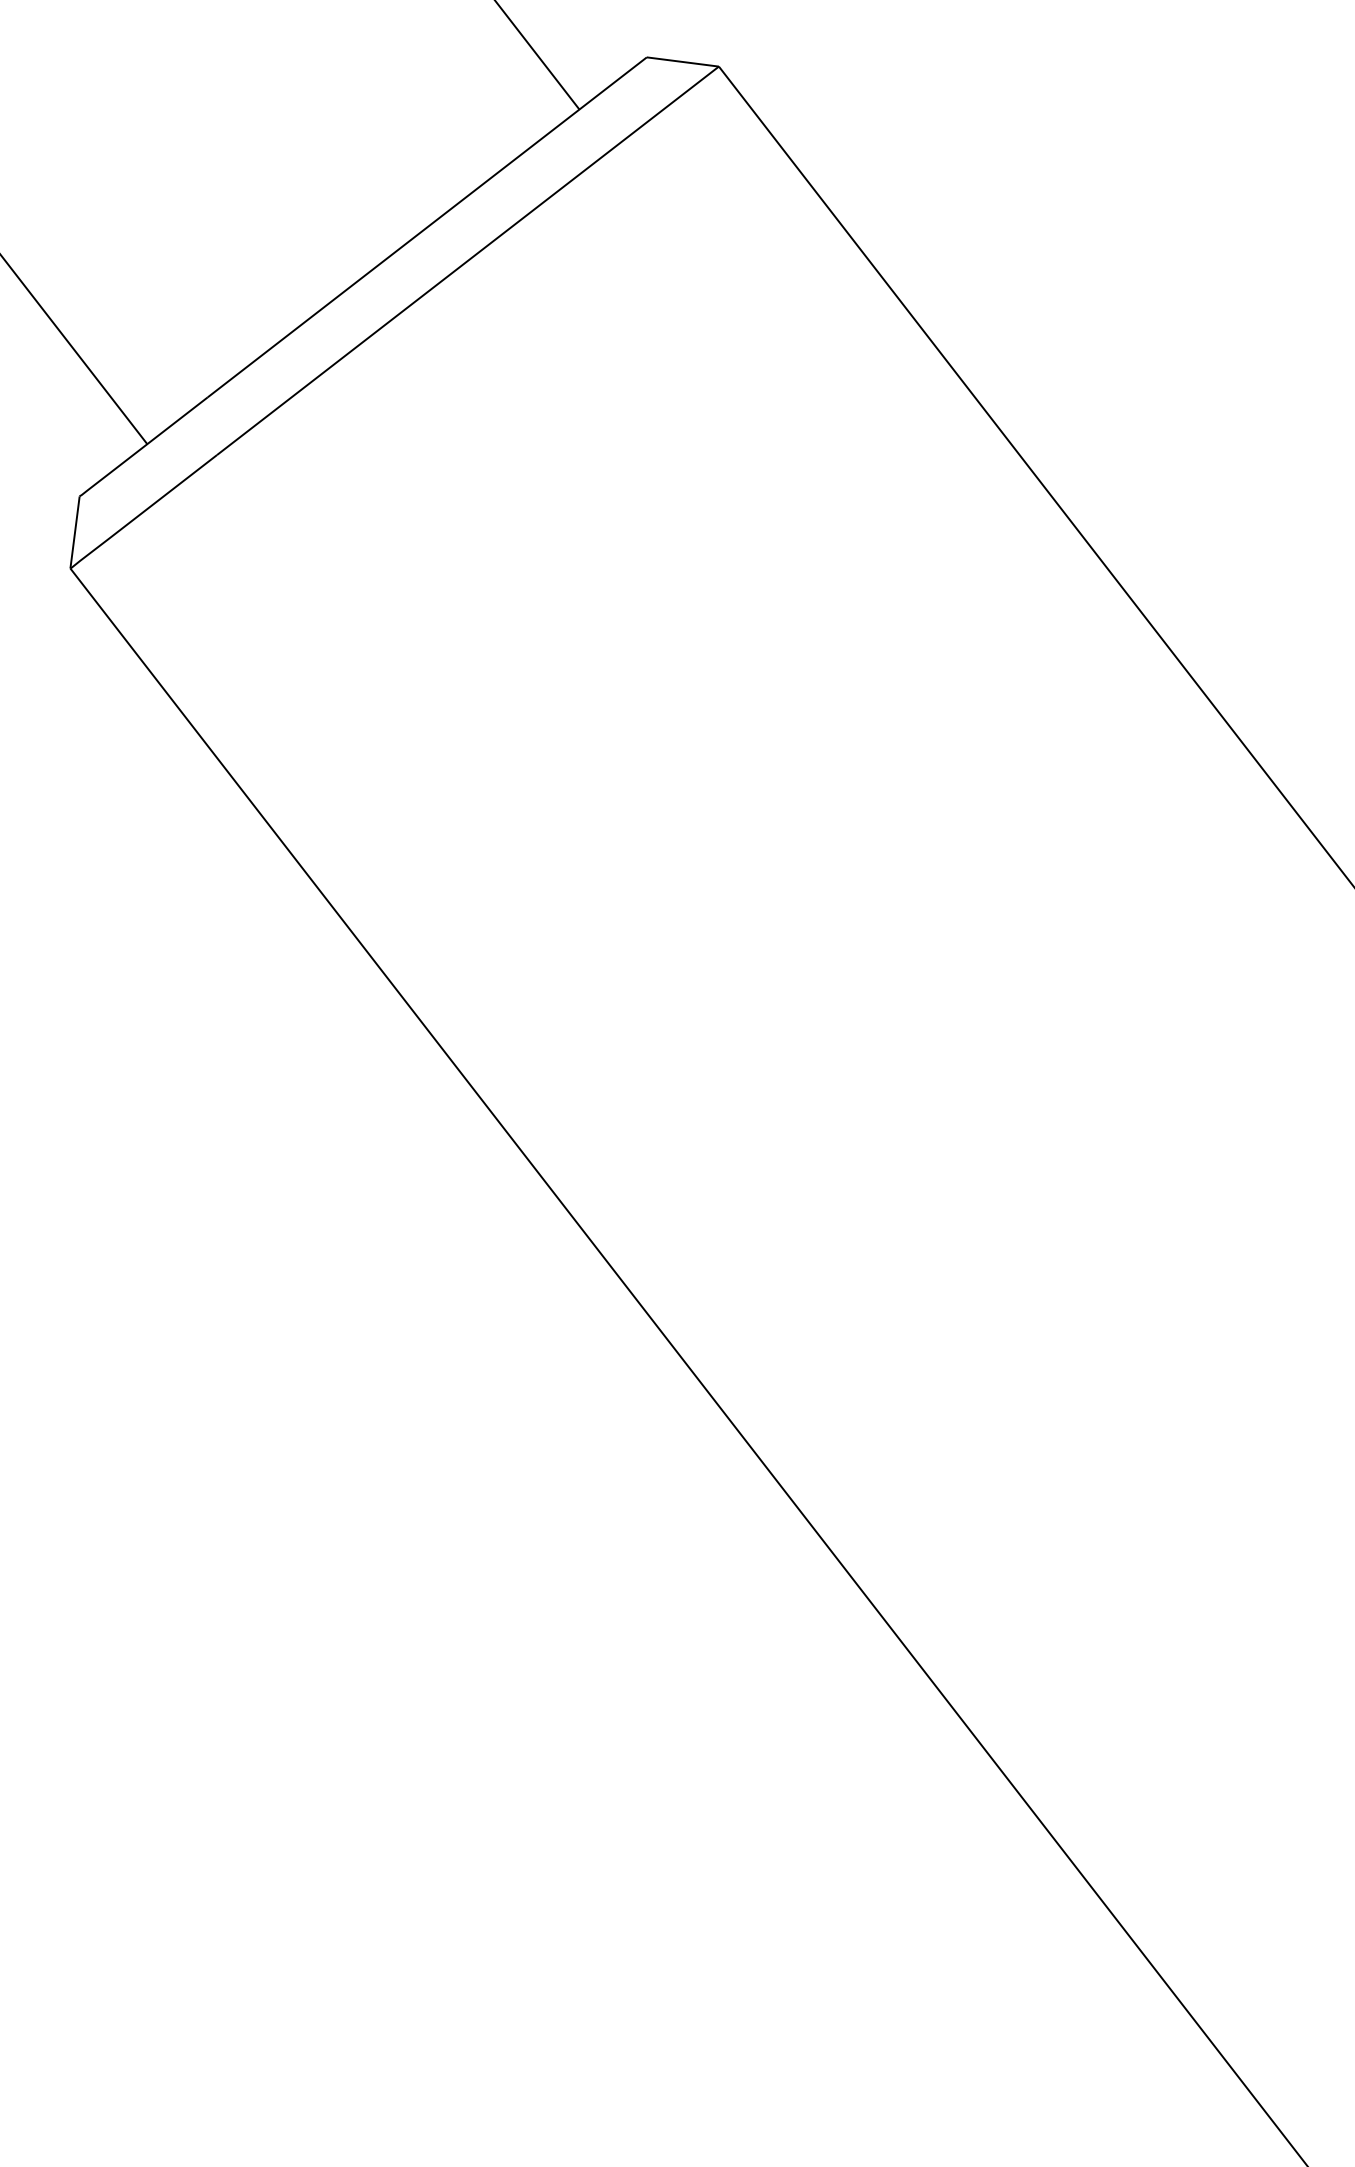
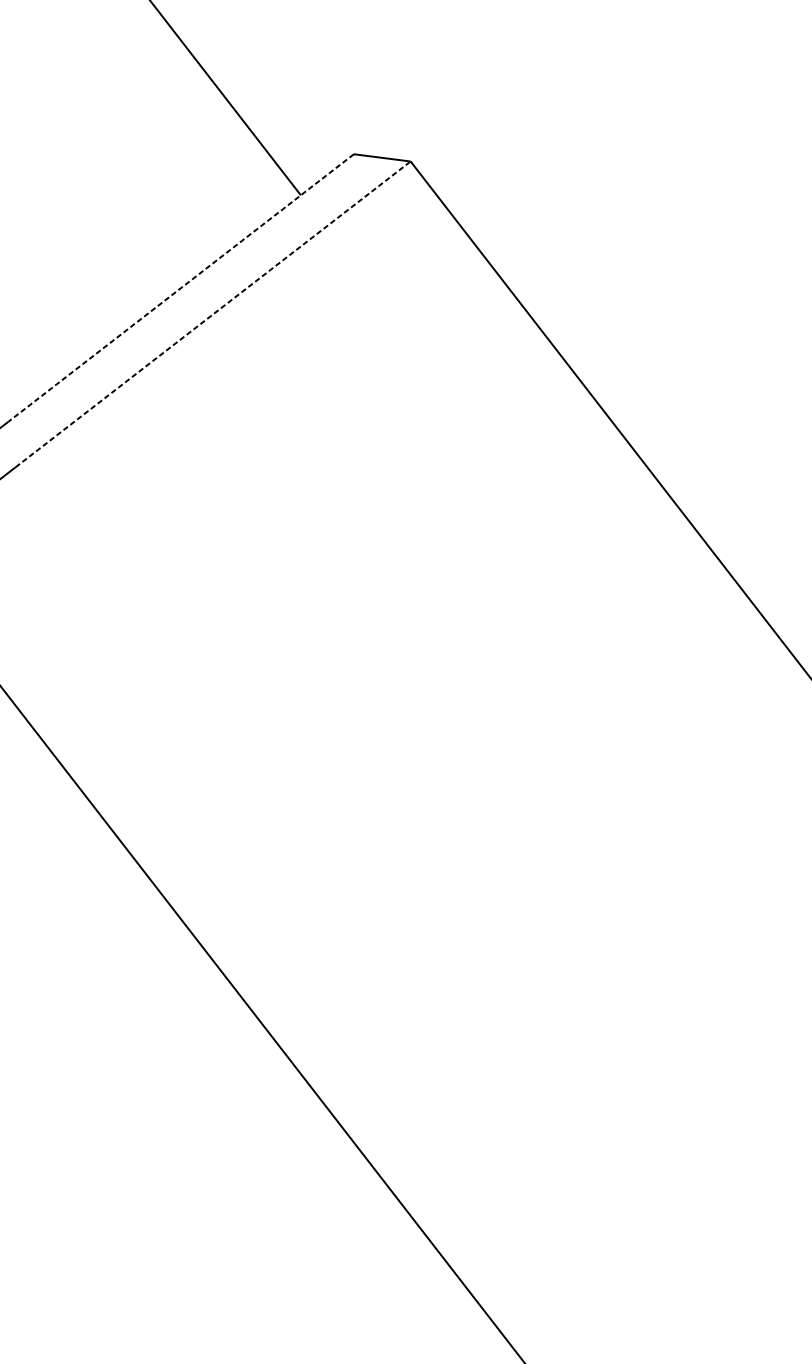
line: (427, 227) -> (181, 288), solid -> dashed
line: (468, 260) -> (213, 314), solid -> dashed

